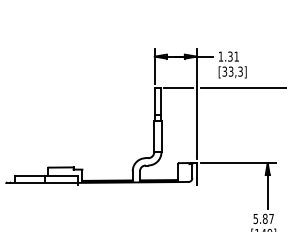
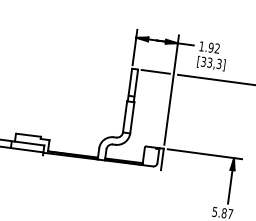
text: (233, 56) -> (214, 48), 1.31 -> 1.92

